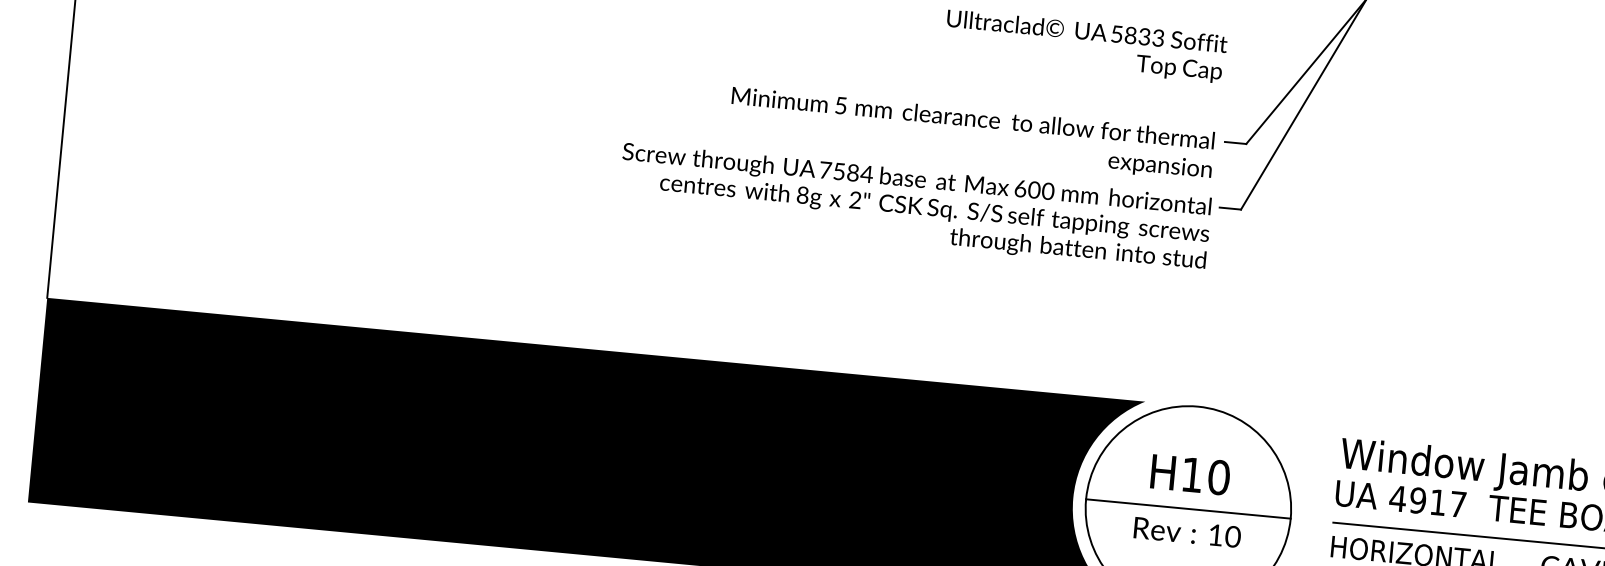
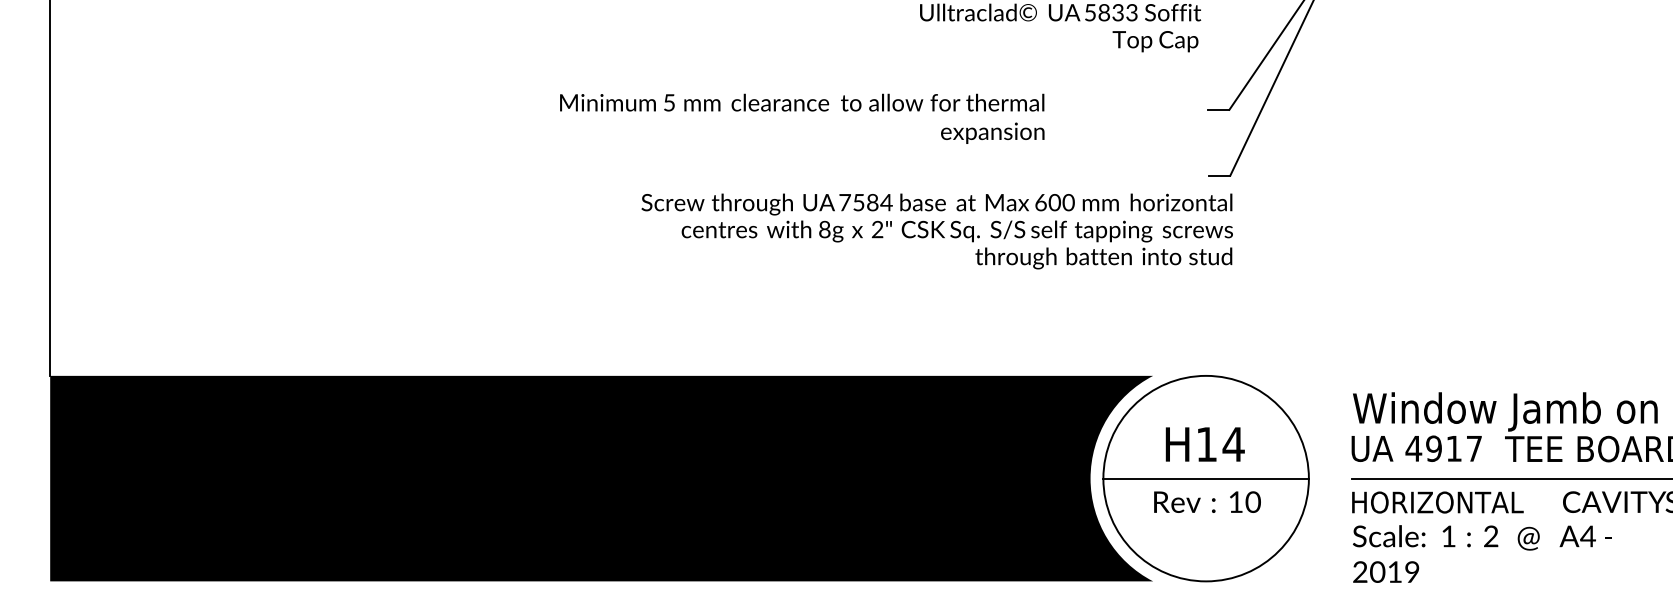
text: (972, 133) -> (802, 118), moved
text: (913, 207) -> (936, 231), moved
text: (1218, 477) -> (1233, 444), H10 -> H14

